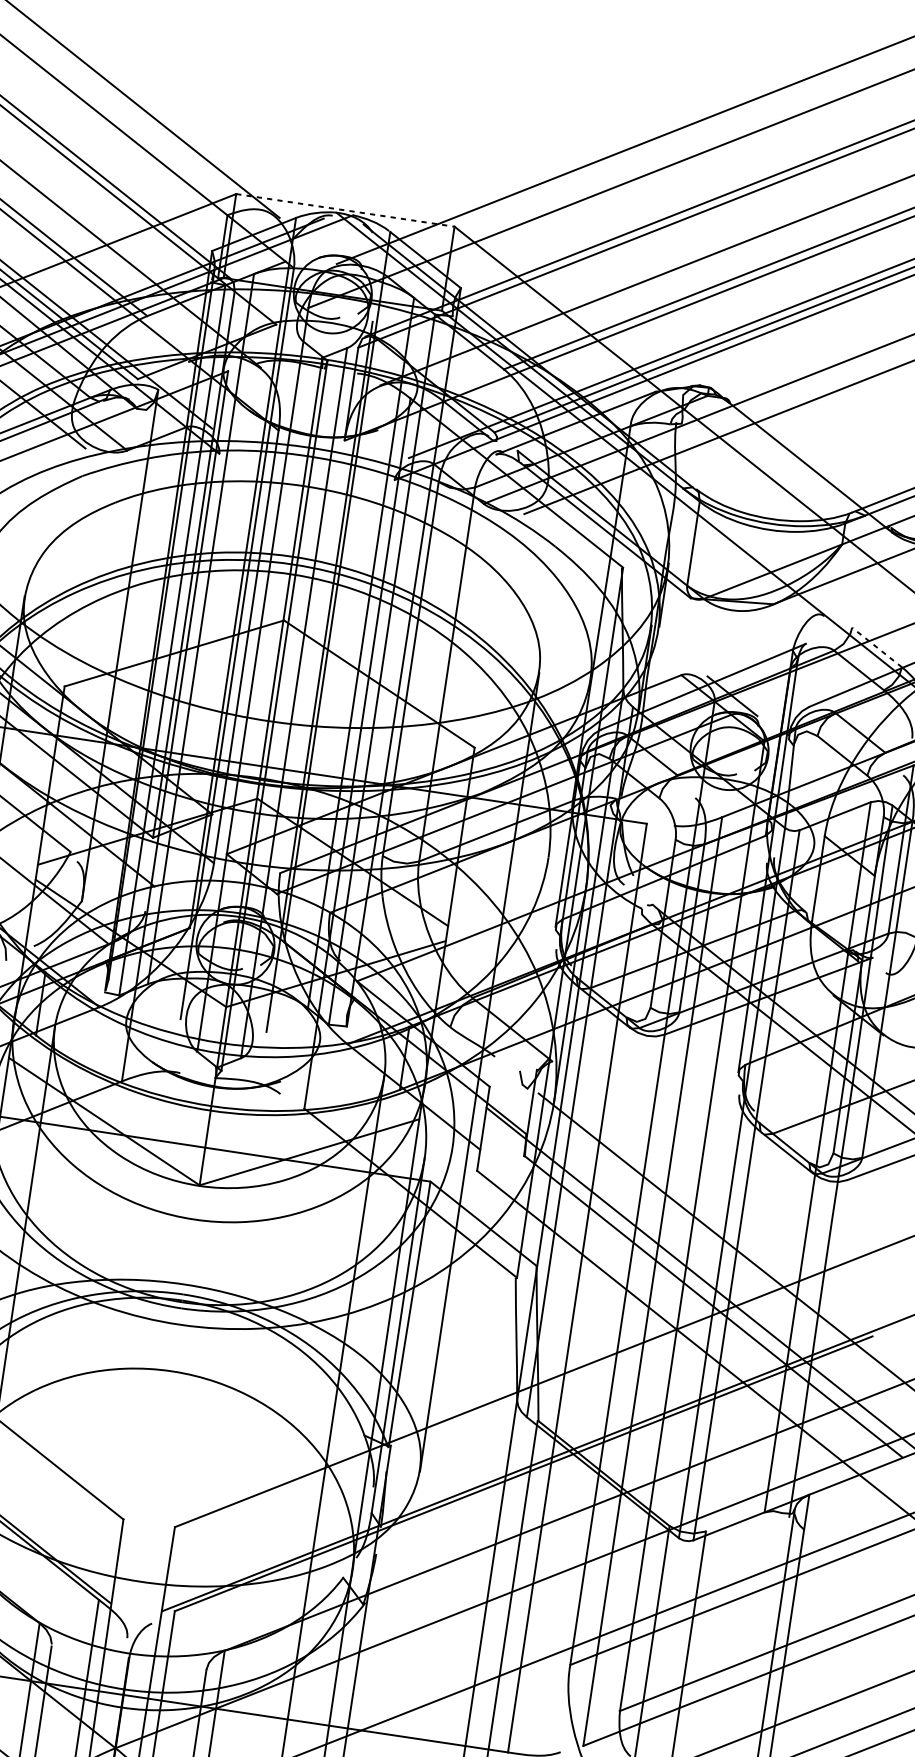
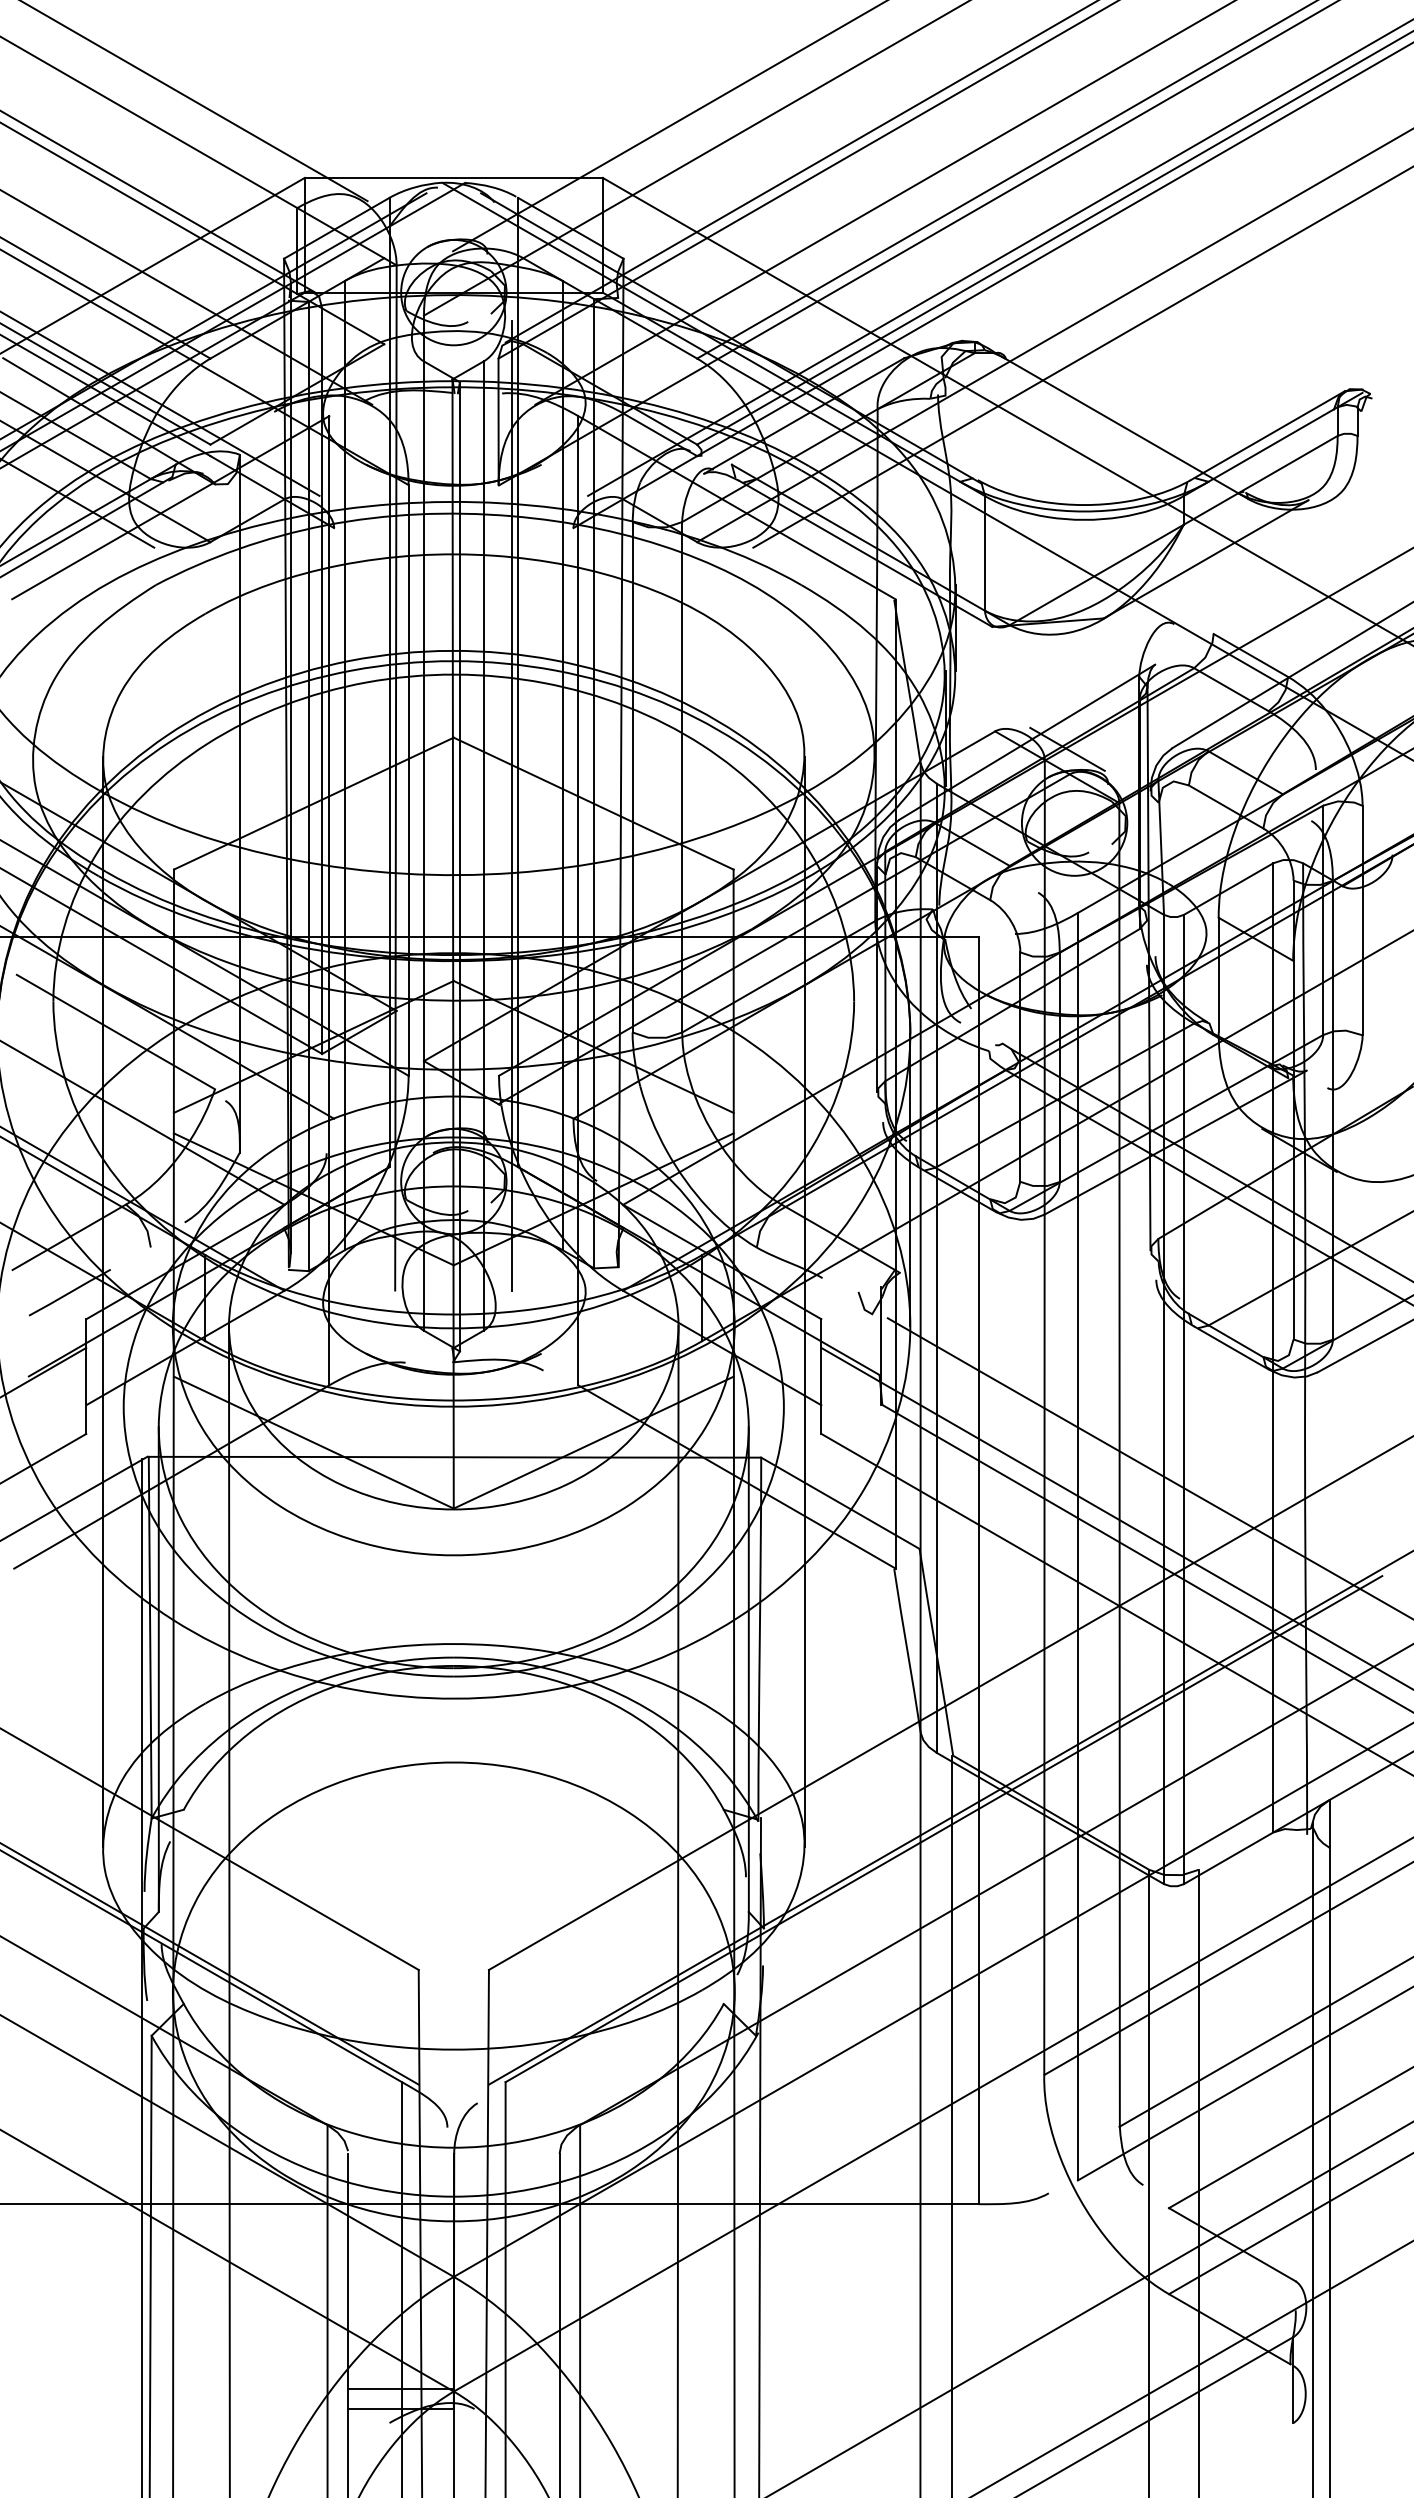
line: (345, 210) -> (454, 177), dashed -> solid
line: (876, 647) -> (1250, 655), dashed -> solid

